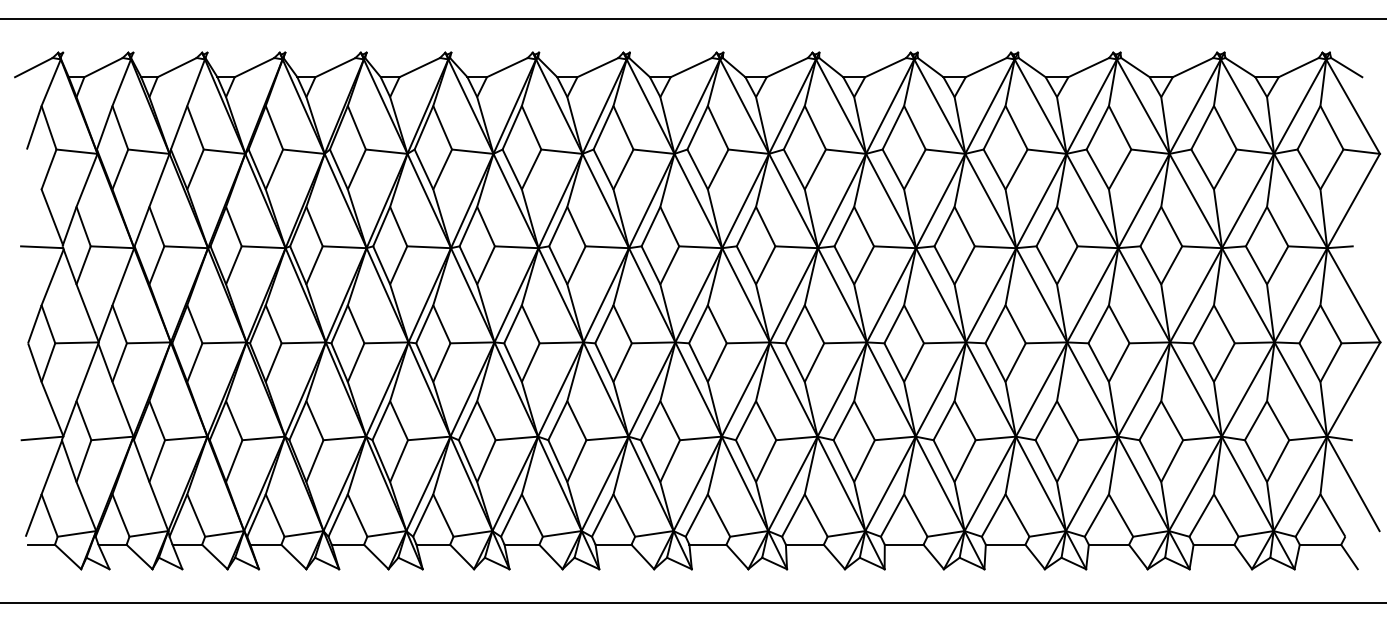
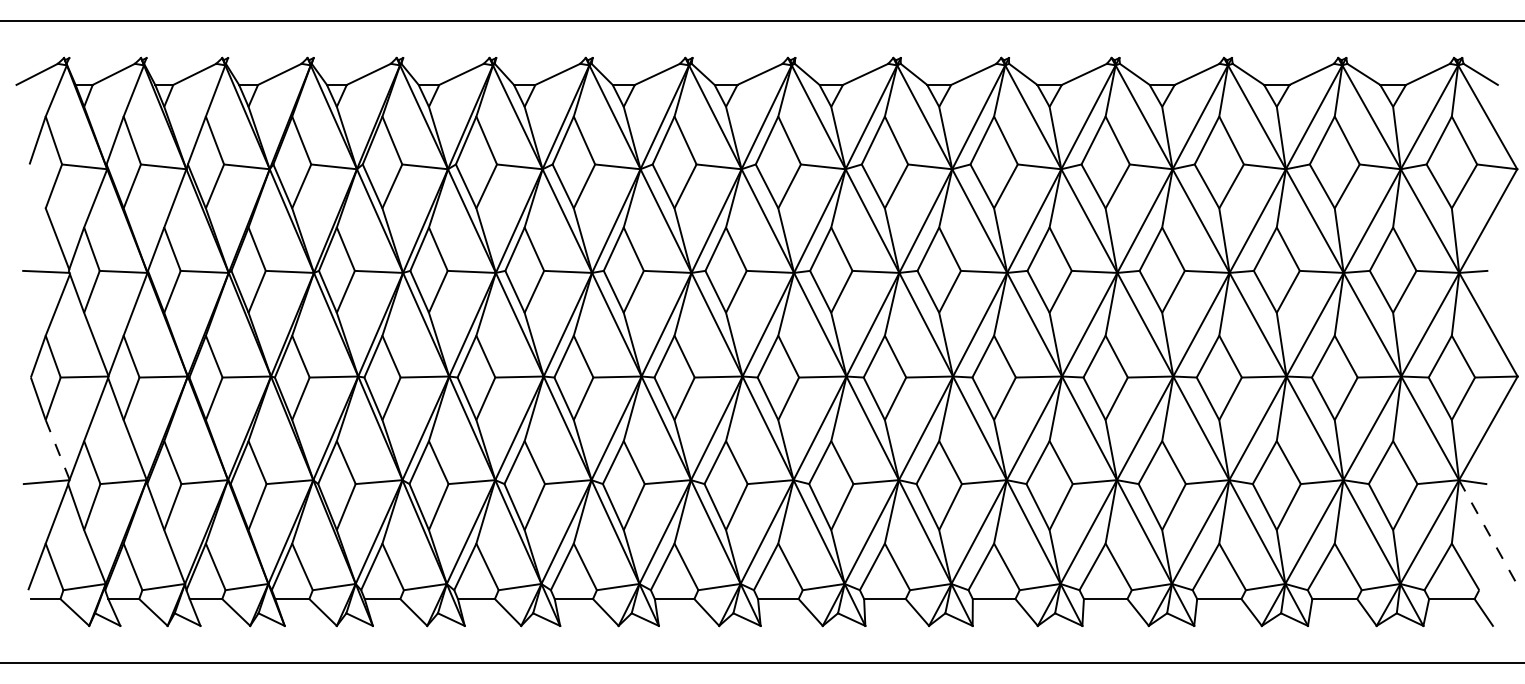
line: (52, 409) -> (57, 450), solid -> dashed
line: (1353, 484) -> (1488, 532), solid -> dashed

